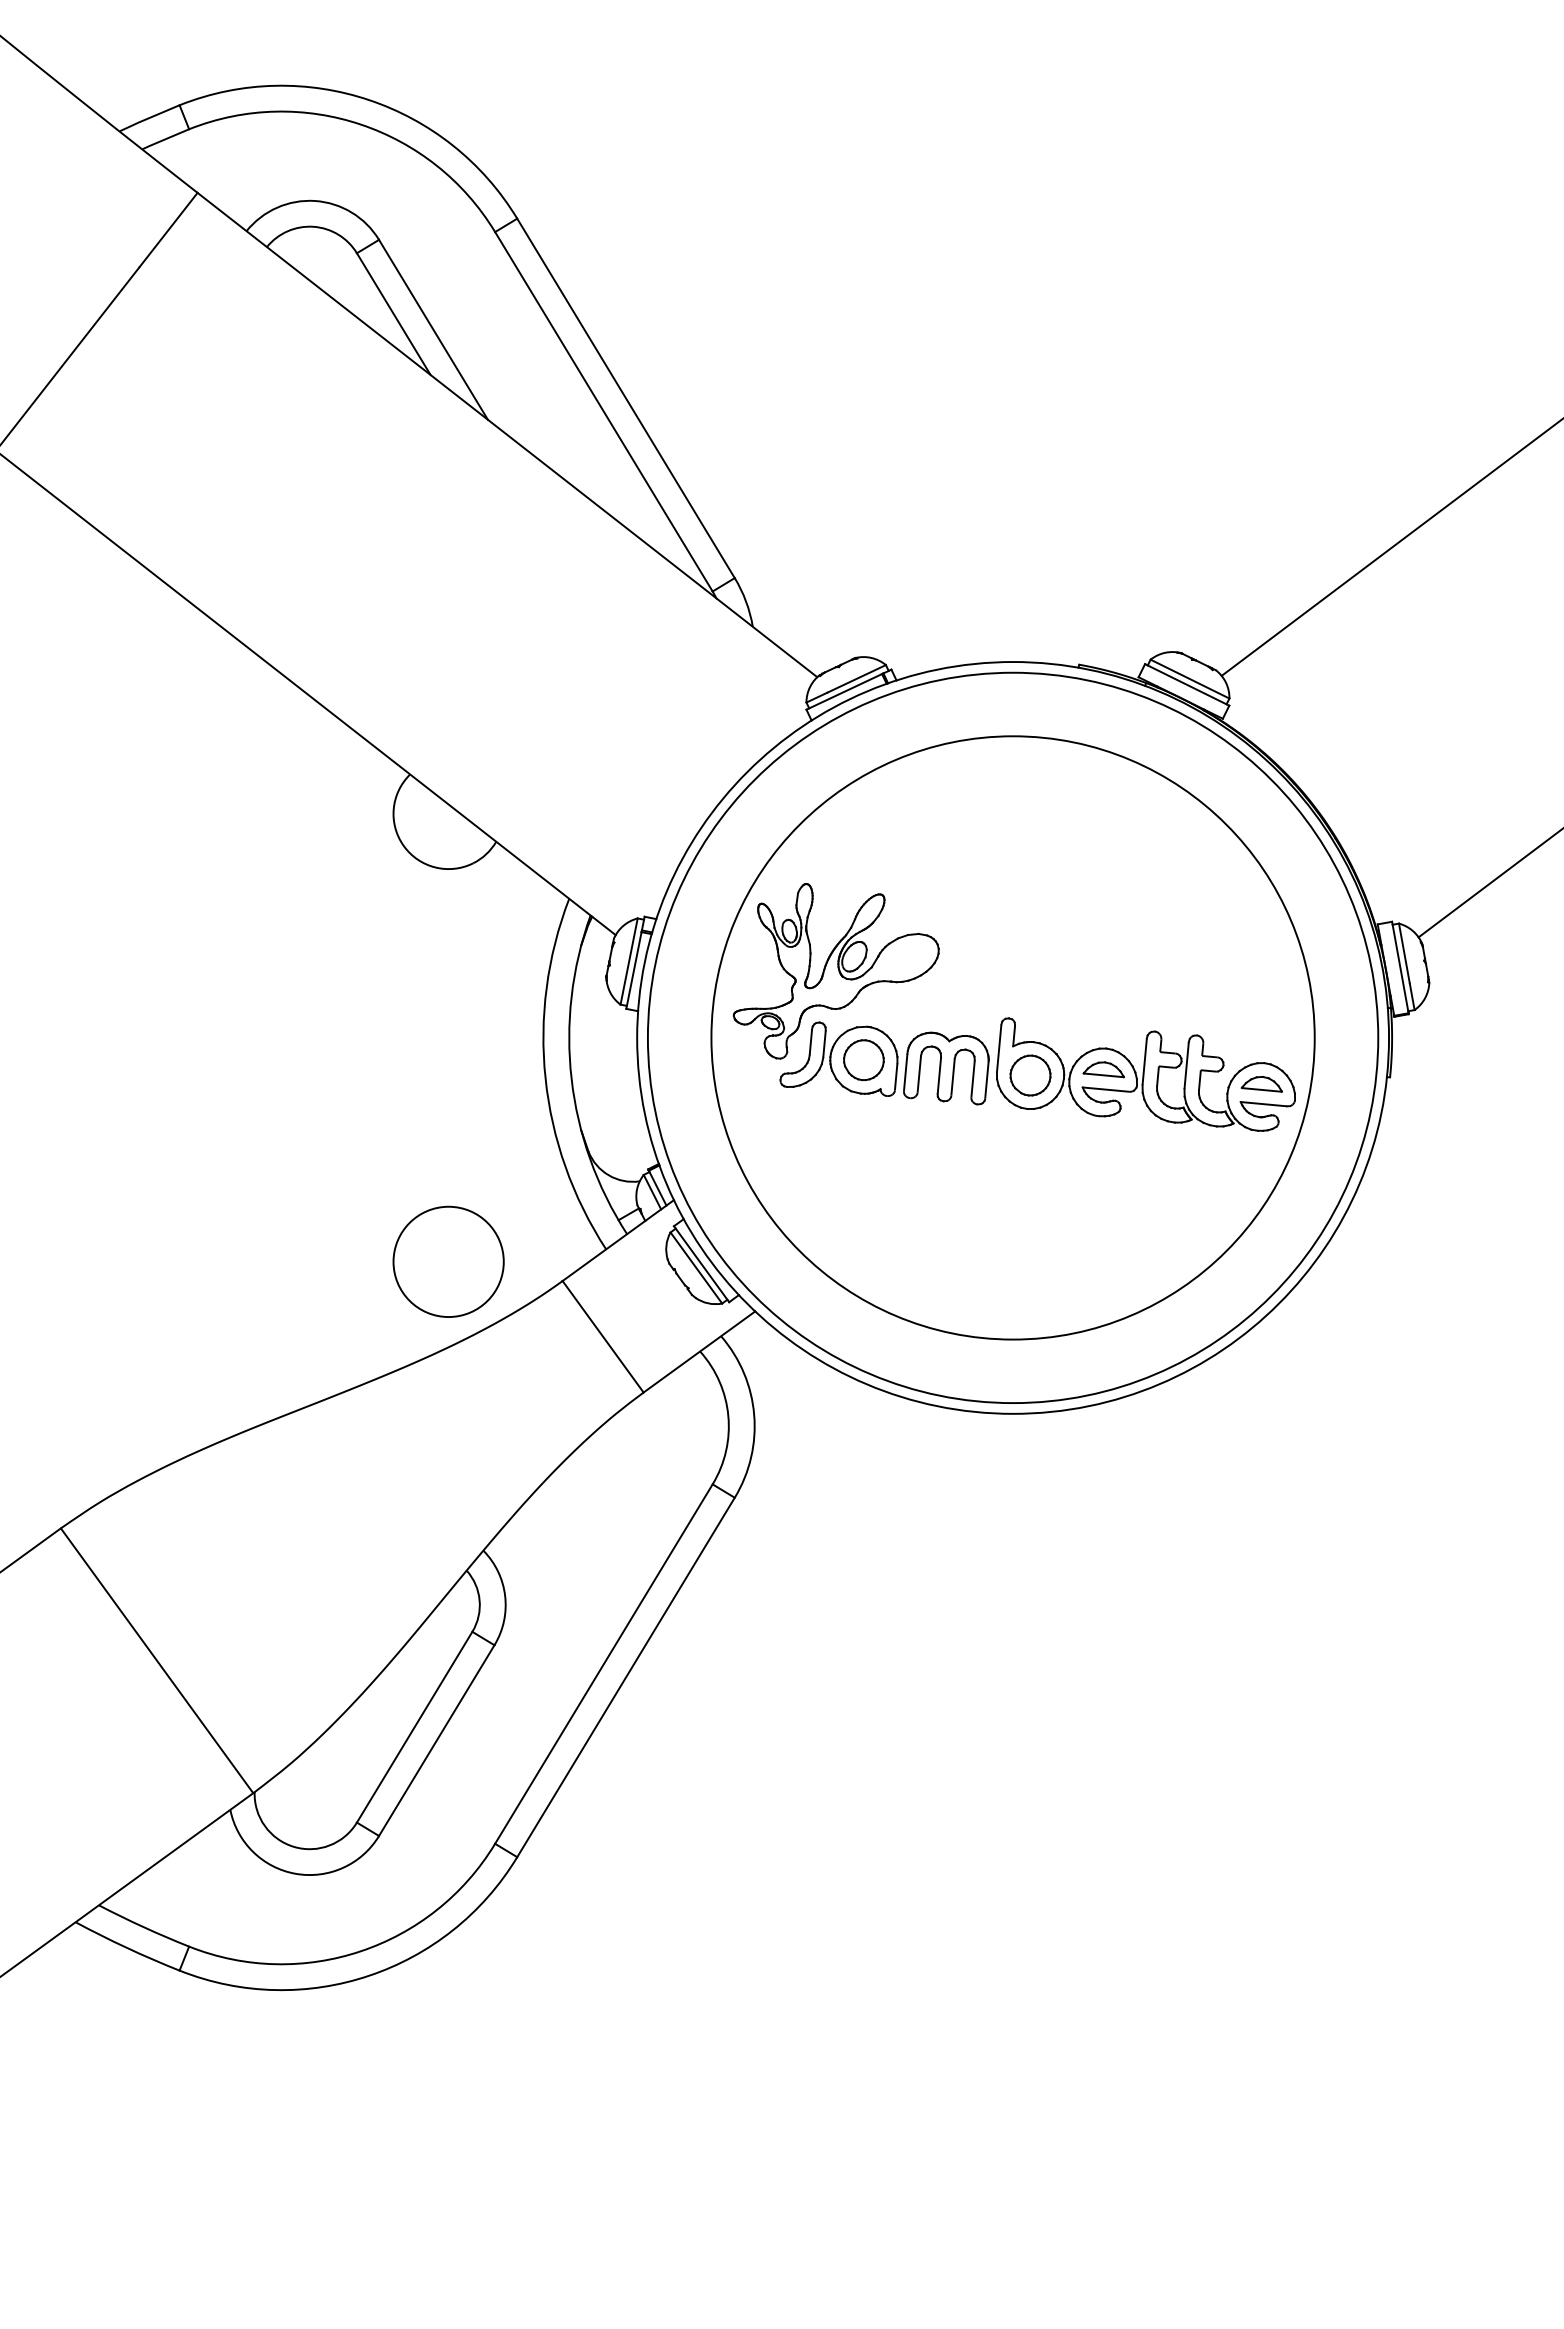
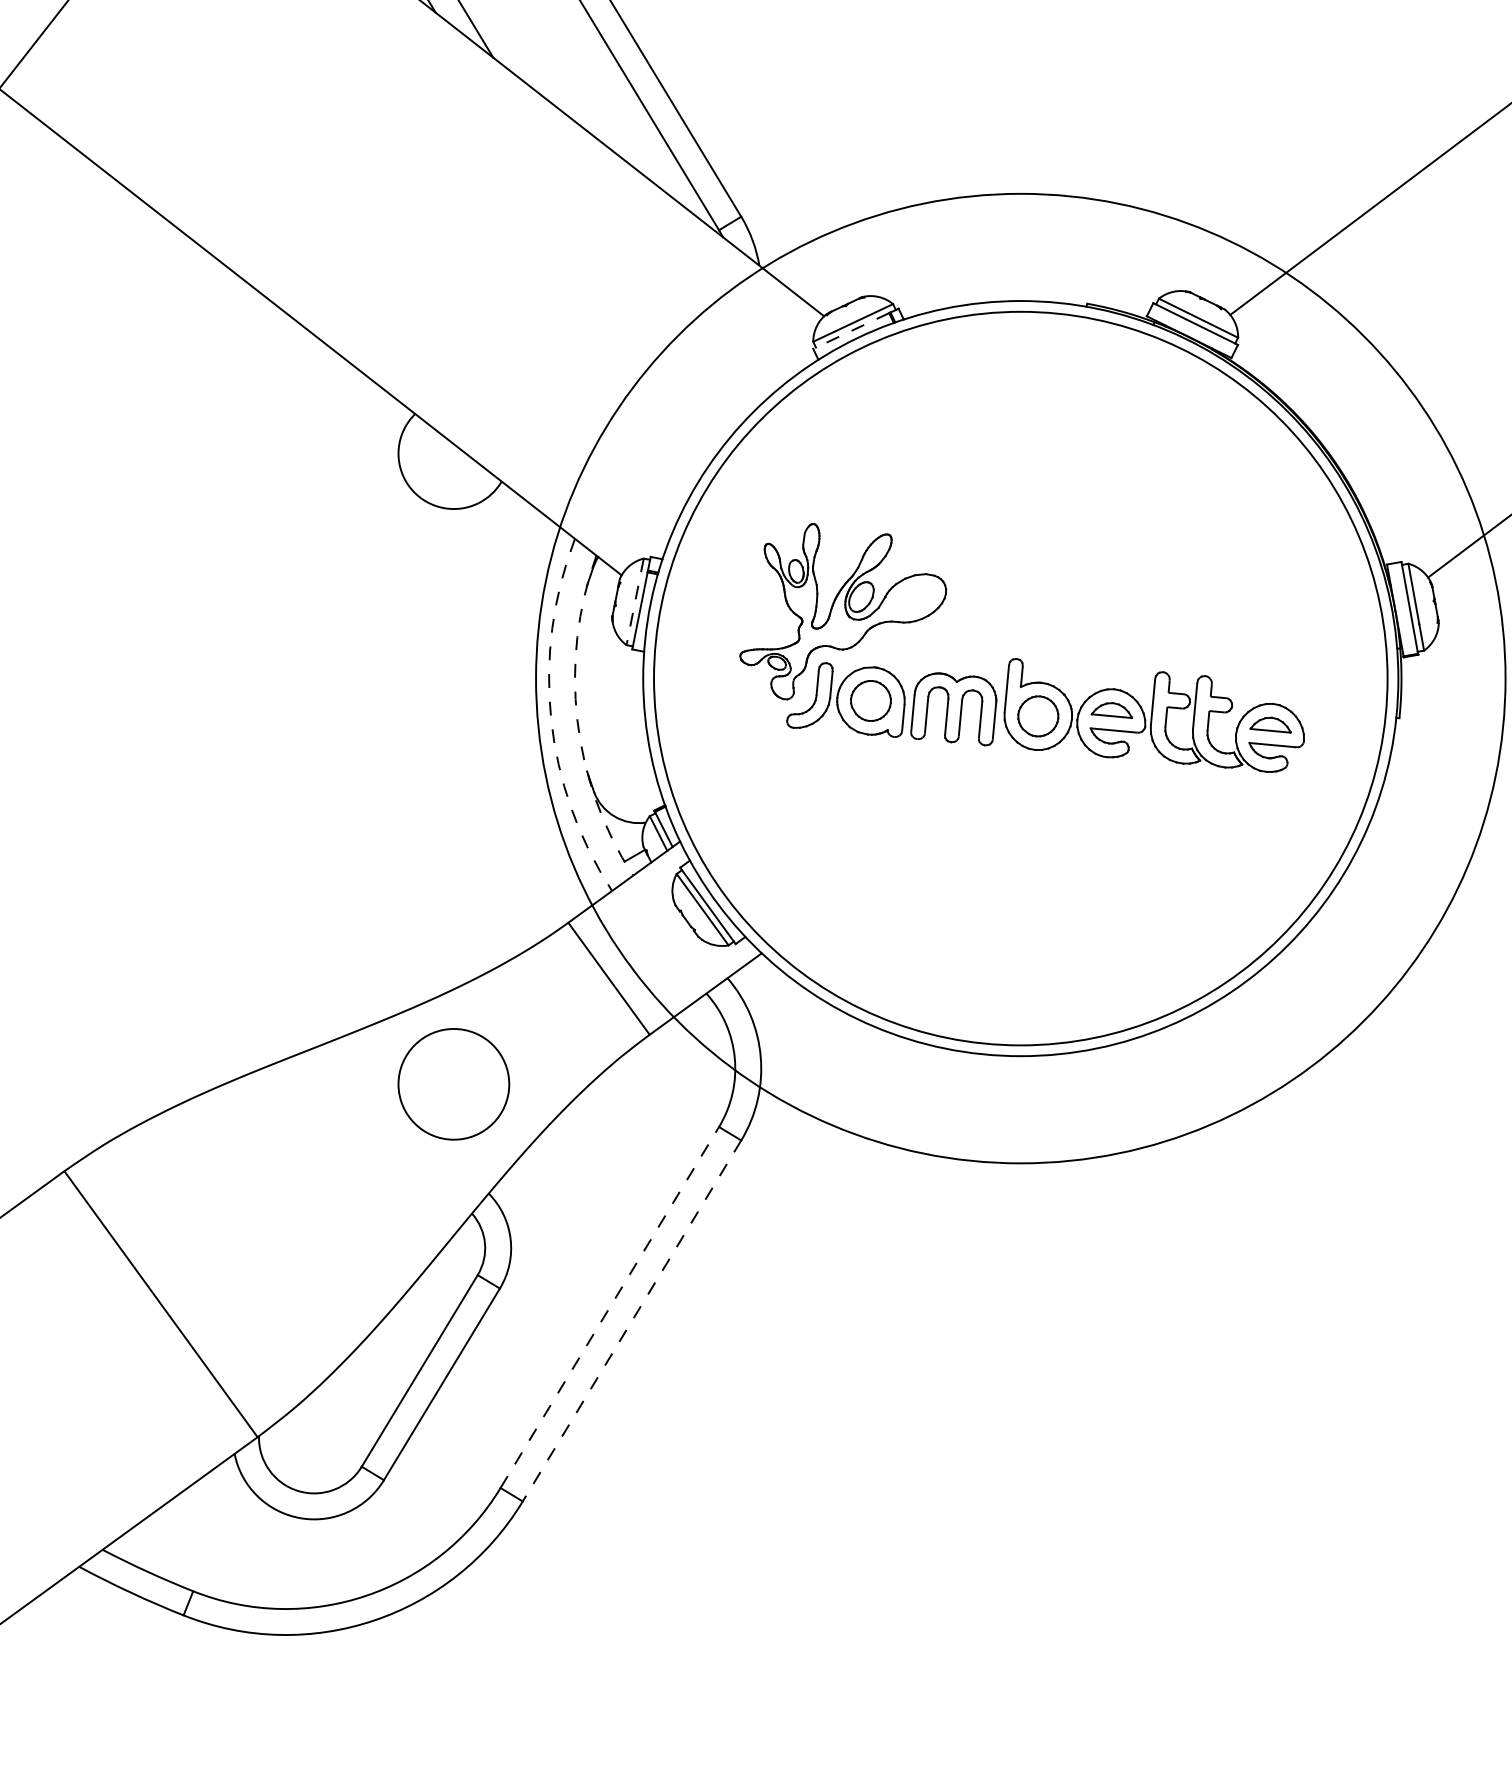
line: (844, 691) -> (851, 330), solid -> dashed
line: (629, 961) -> (635, 601), solid -> dashed
circle: (1012, 1037) -> (1020, 678), size x1.6
arc: (545, 1078) -> (551, 719), solid -> dashed
arc: (571, 1079) -> (577, 720), solid -> dashed
circle: (448, 1261) -> (453, 1083), moved
line: (604, 1663) -> (610, 1306), solid -> dashed
line: (625, 1677) -> (631, 1320), solid -> dashed

